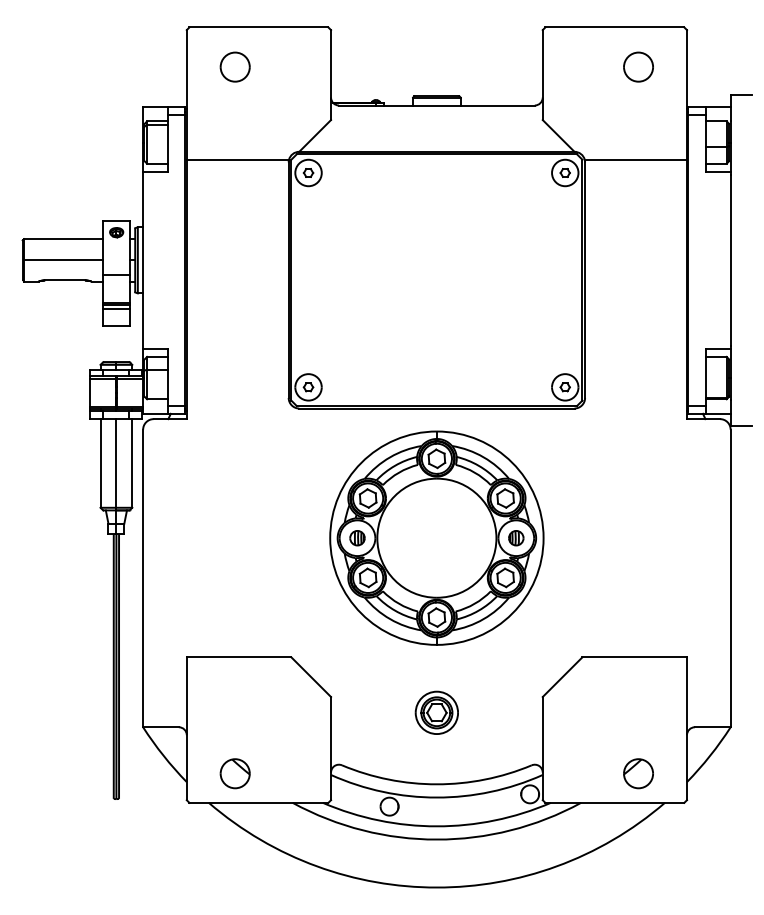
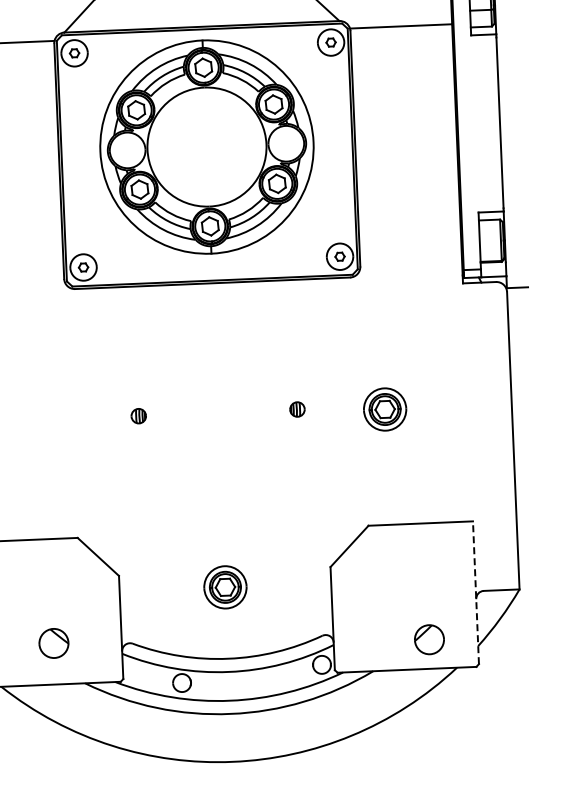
part: (436, 537) -> (206, 146), moved
part: (603, 541) -> (384, 409), added
line: (686, 728) -> (475, 592), solid -> dashed
part: (234, 773) -> (53, 643), moved

